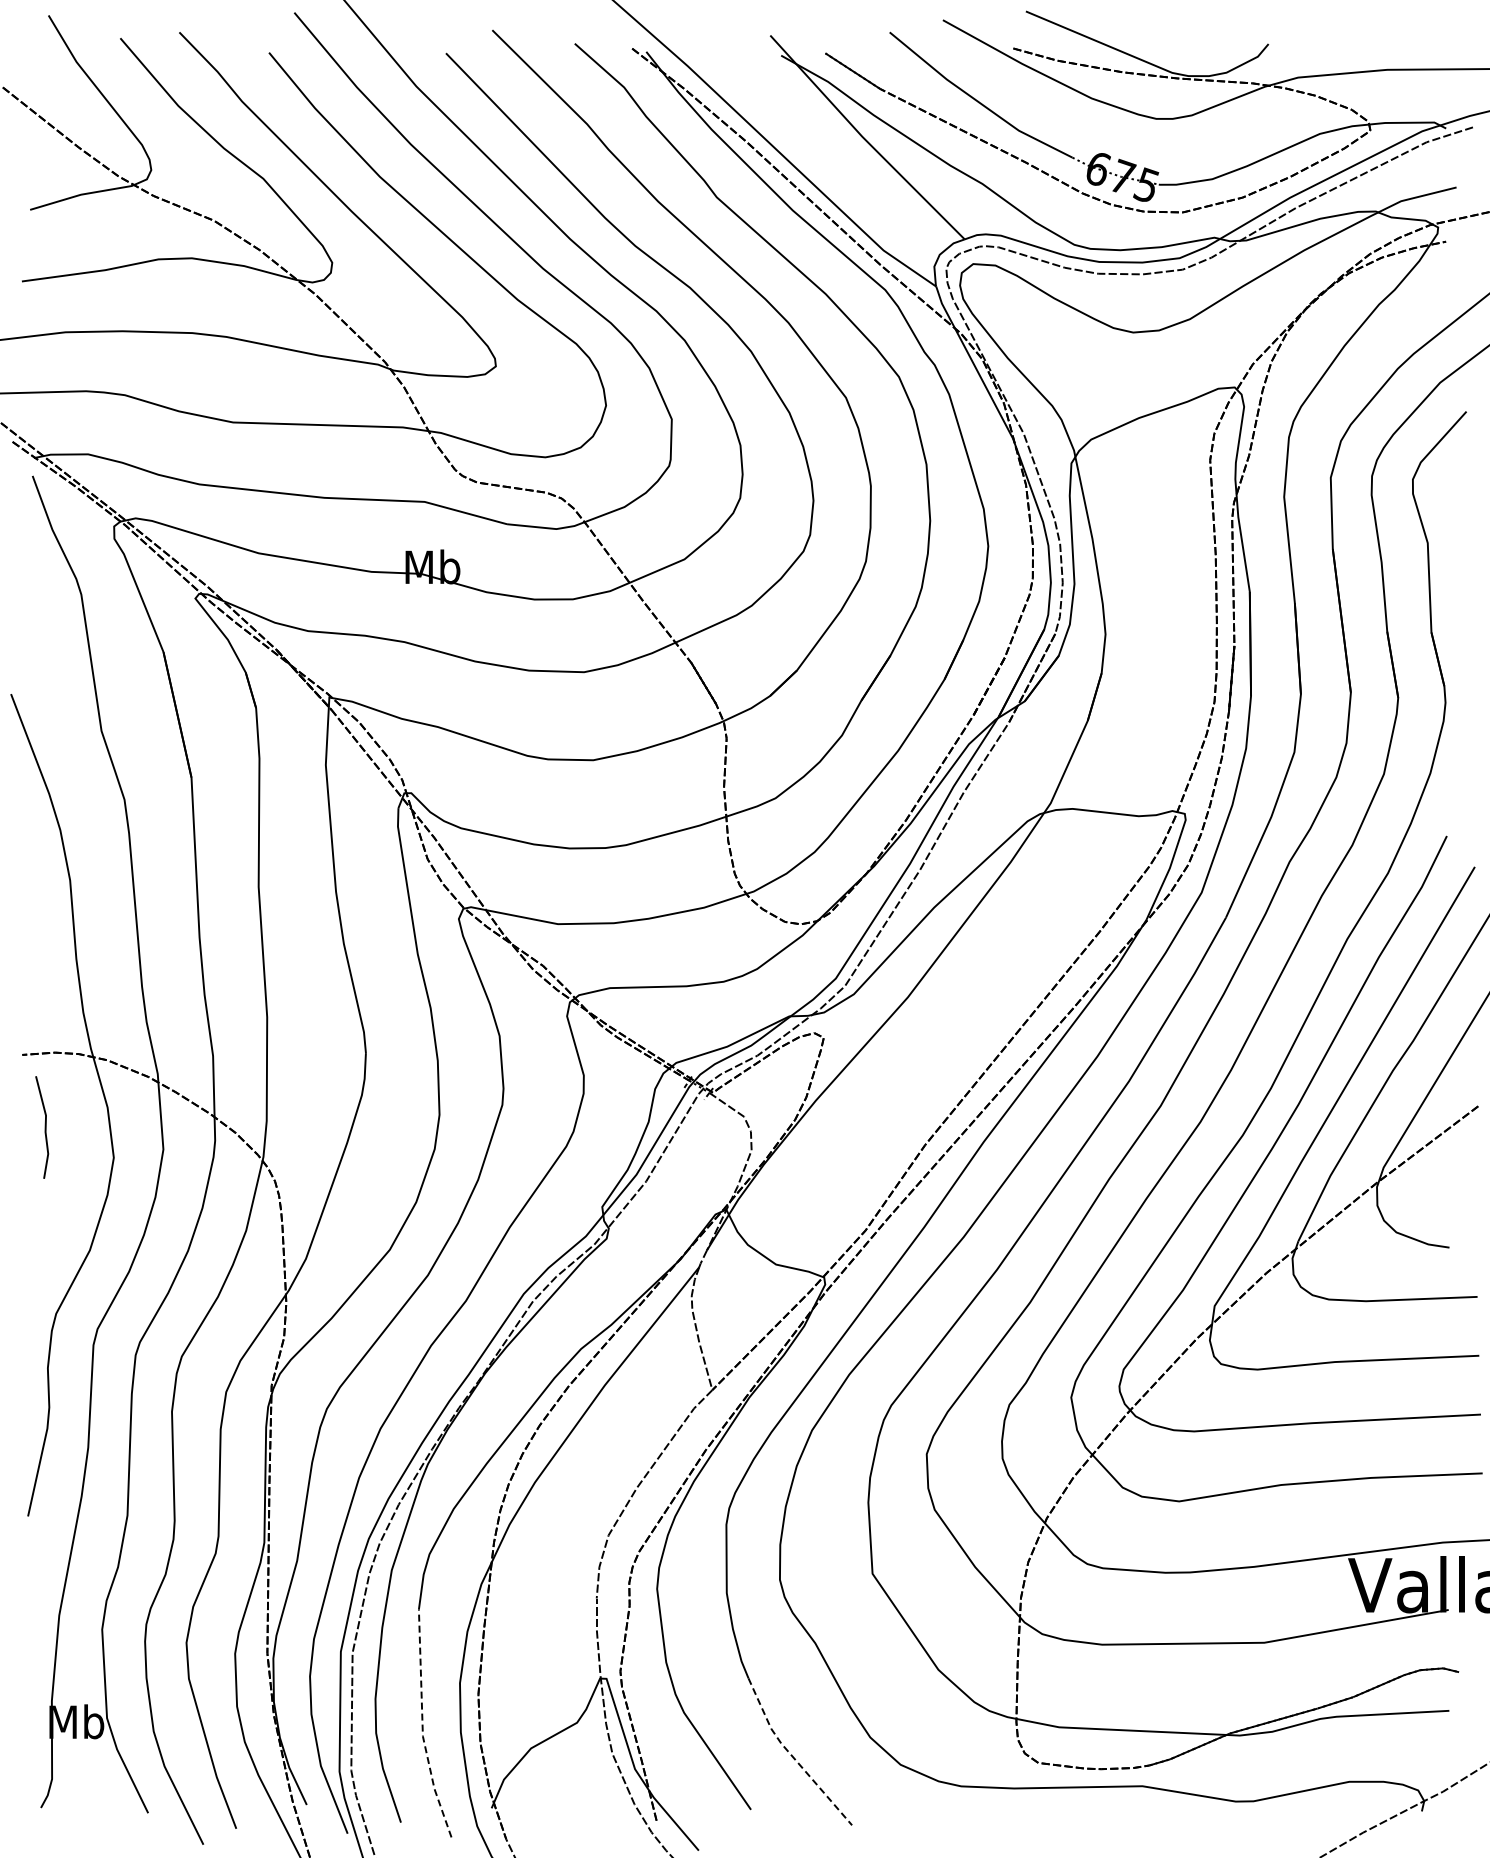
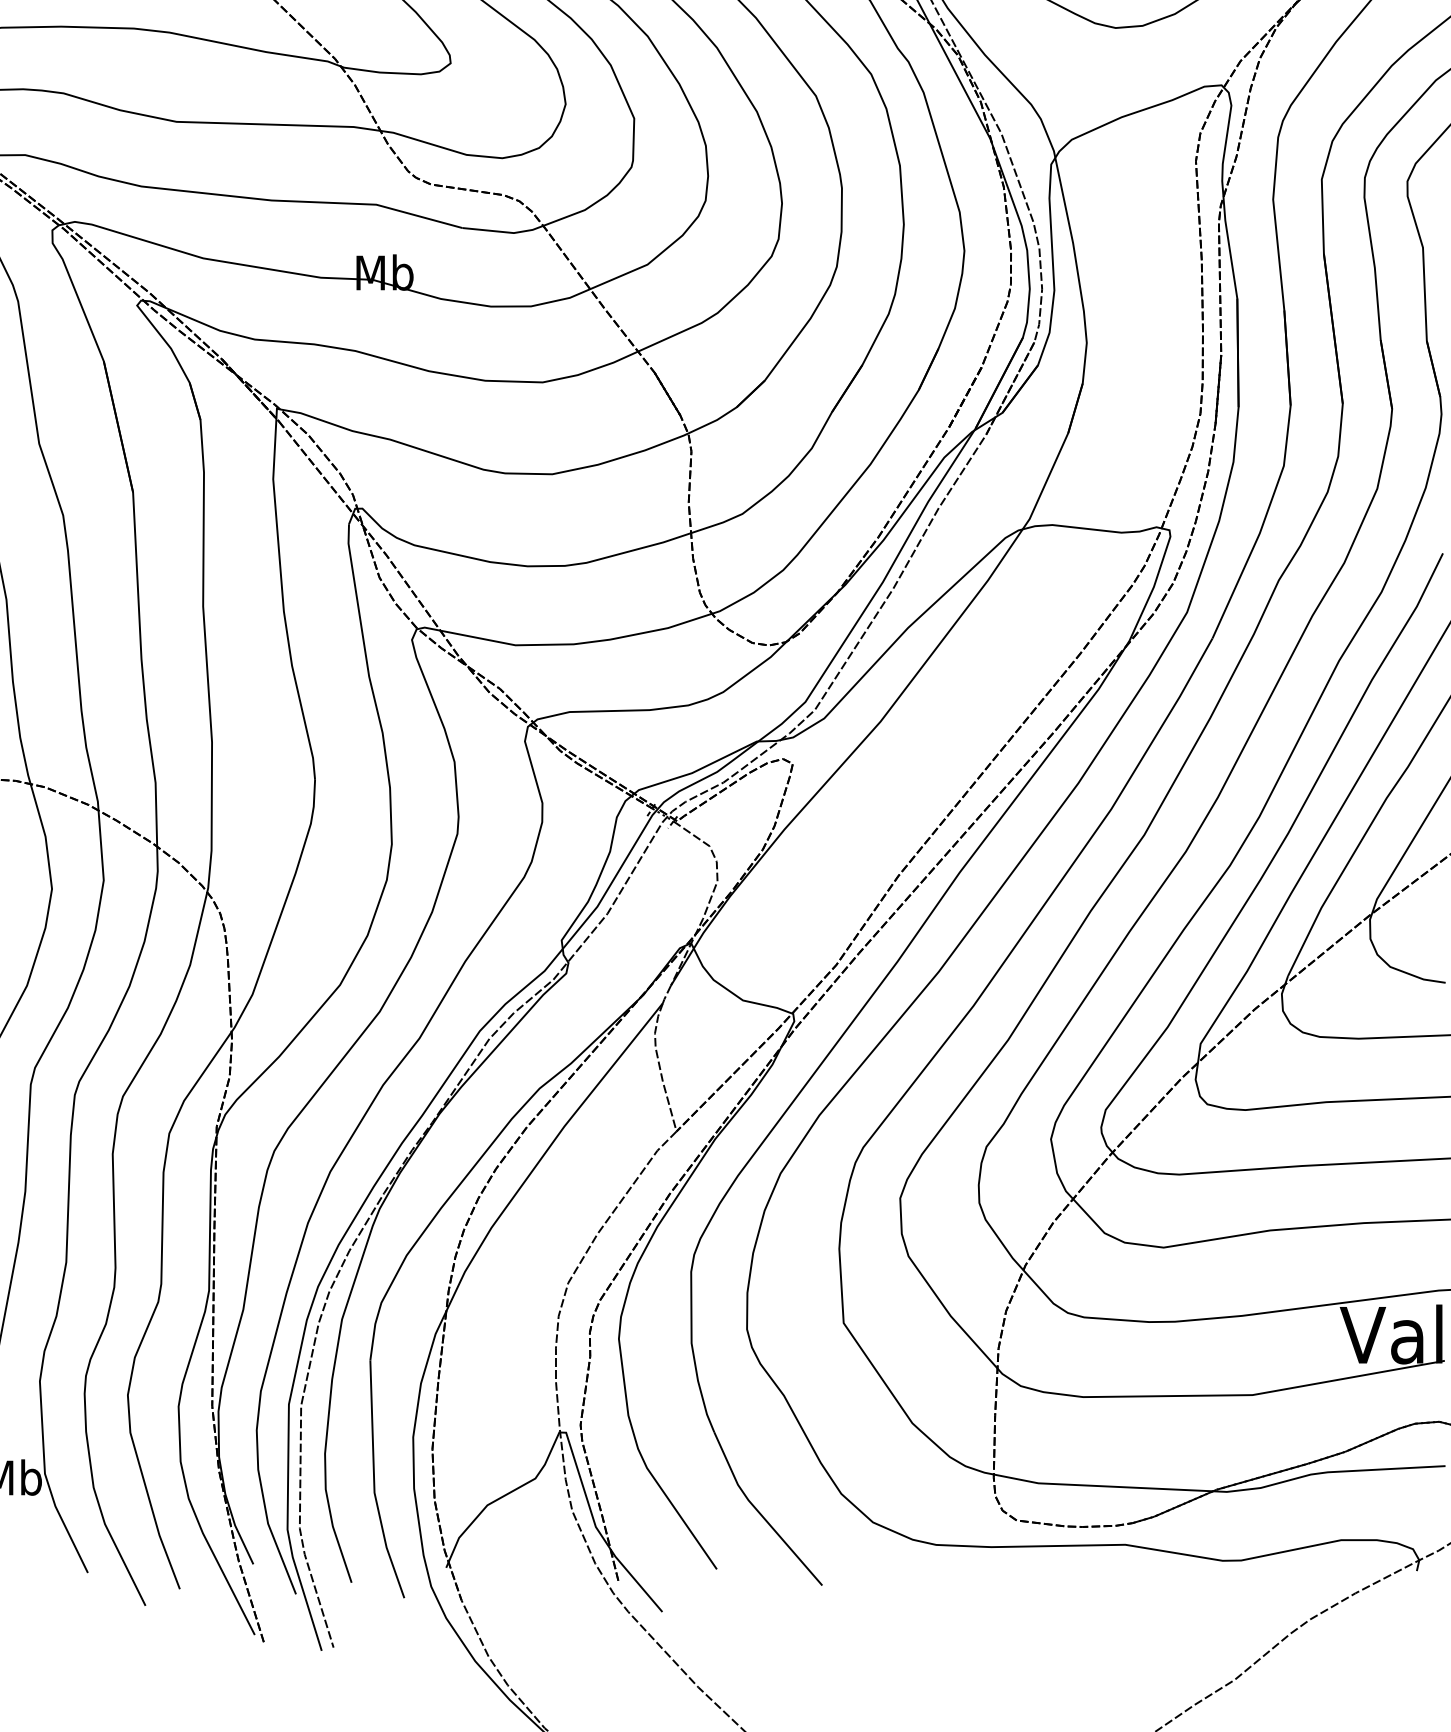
line: (422, 1726) -> (374, 1482), dashed -> solid
line: (791, 1755) -> (759, 1512), dashed -> solid

